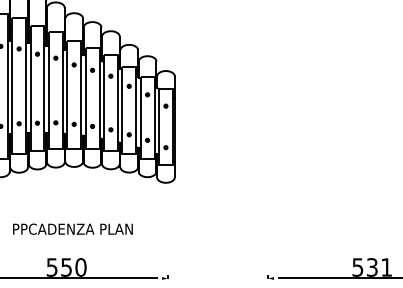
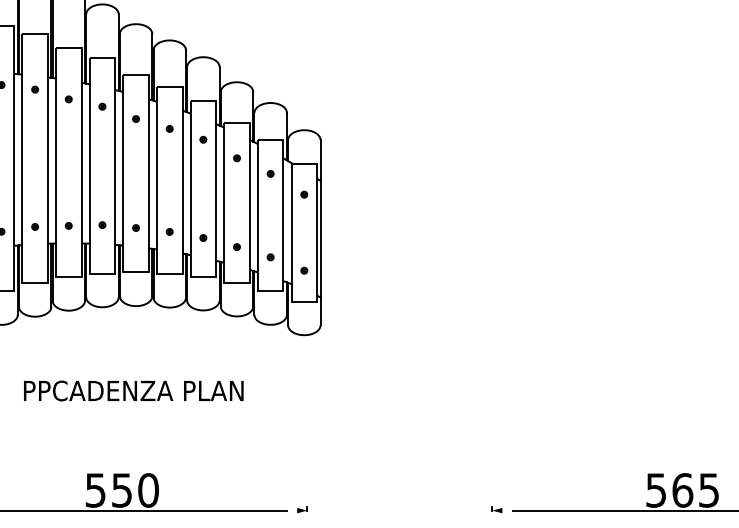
text: (72, 228) -> (132, 389), moved
text: (378, 267) -> (694, 490), 531 -> 565

